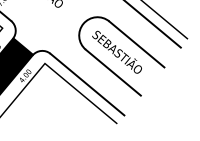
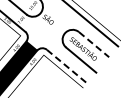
line: (137, 44) -> (94, 44), solid -> dashed
line: (88, 86) -> (67, 67), solid -> dashed

